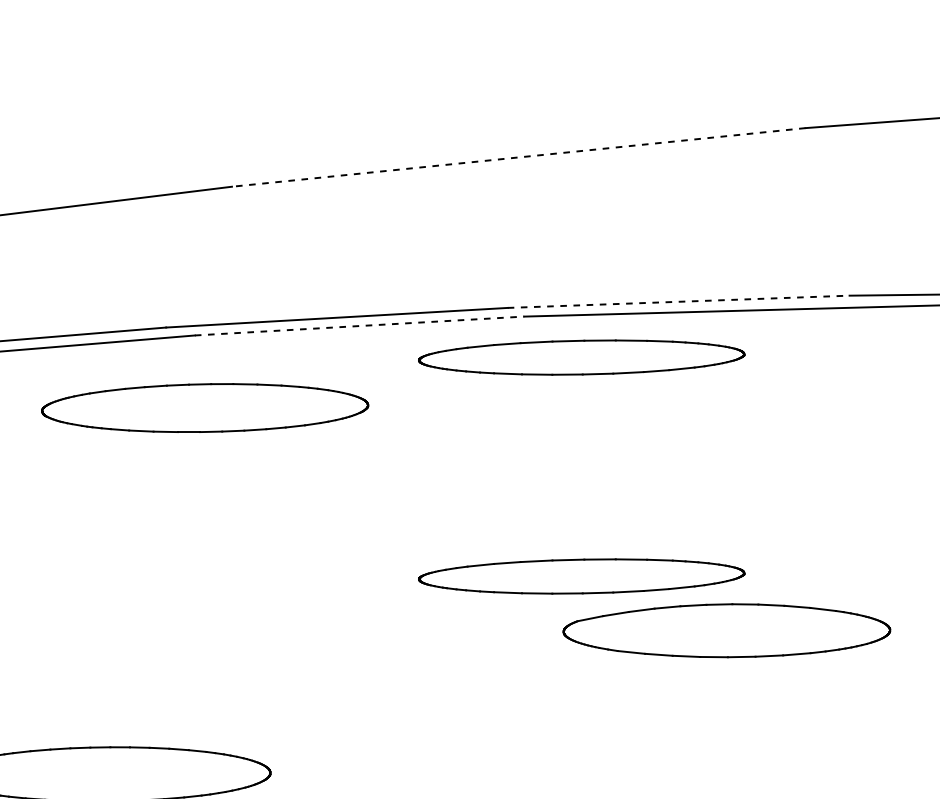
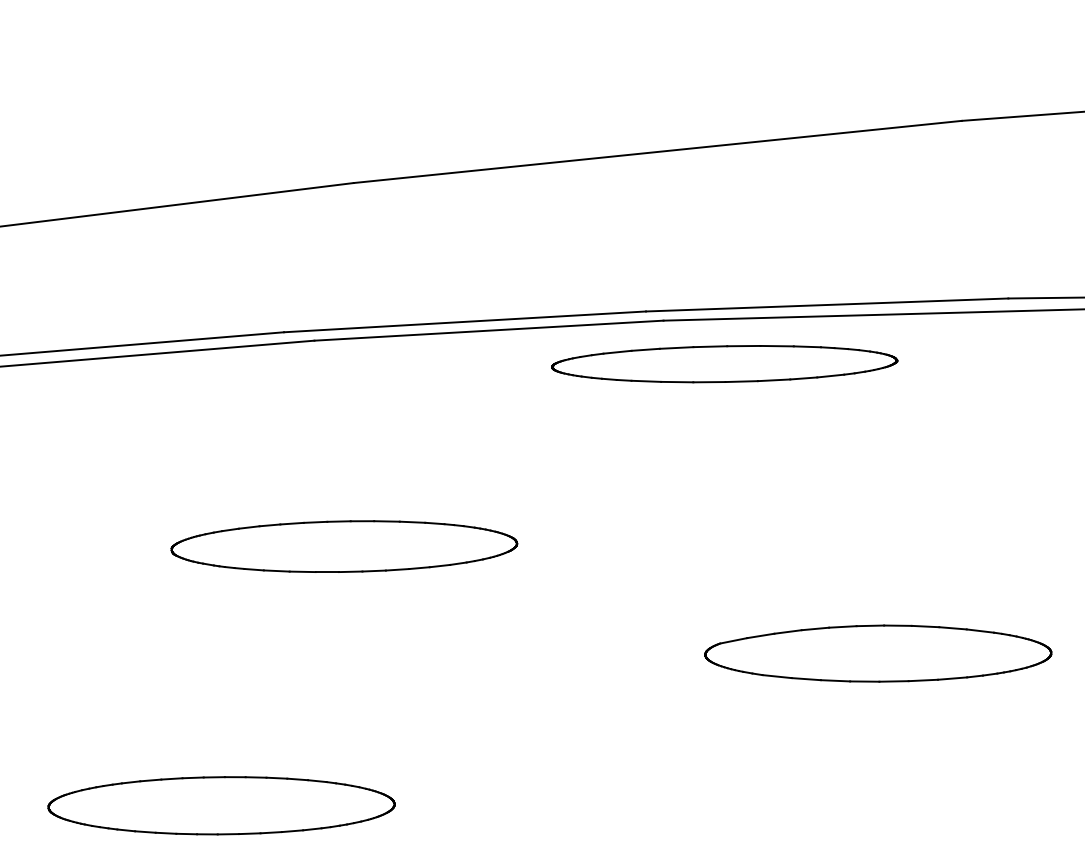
line: (518, 156) -> (657, 151), dashed -> solid
line: (678, 301) -> (827, 304), dashed -> solid
line: (359, 325) -> (488, 330), dashed -> solid
part: (205, 407) -> (344, 546), moved
part: (581, 576) -> (724, 596), removed

